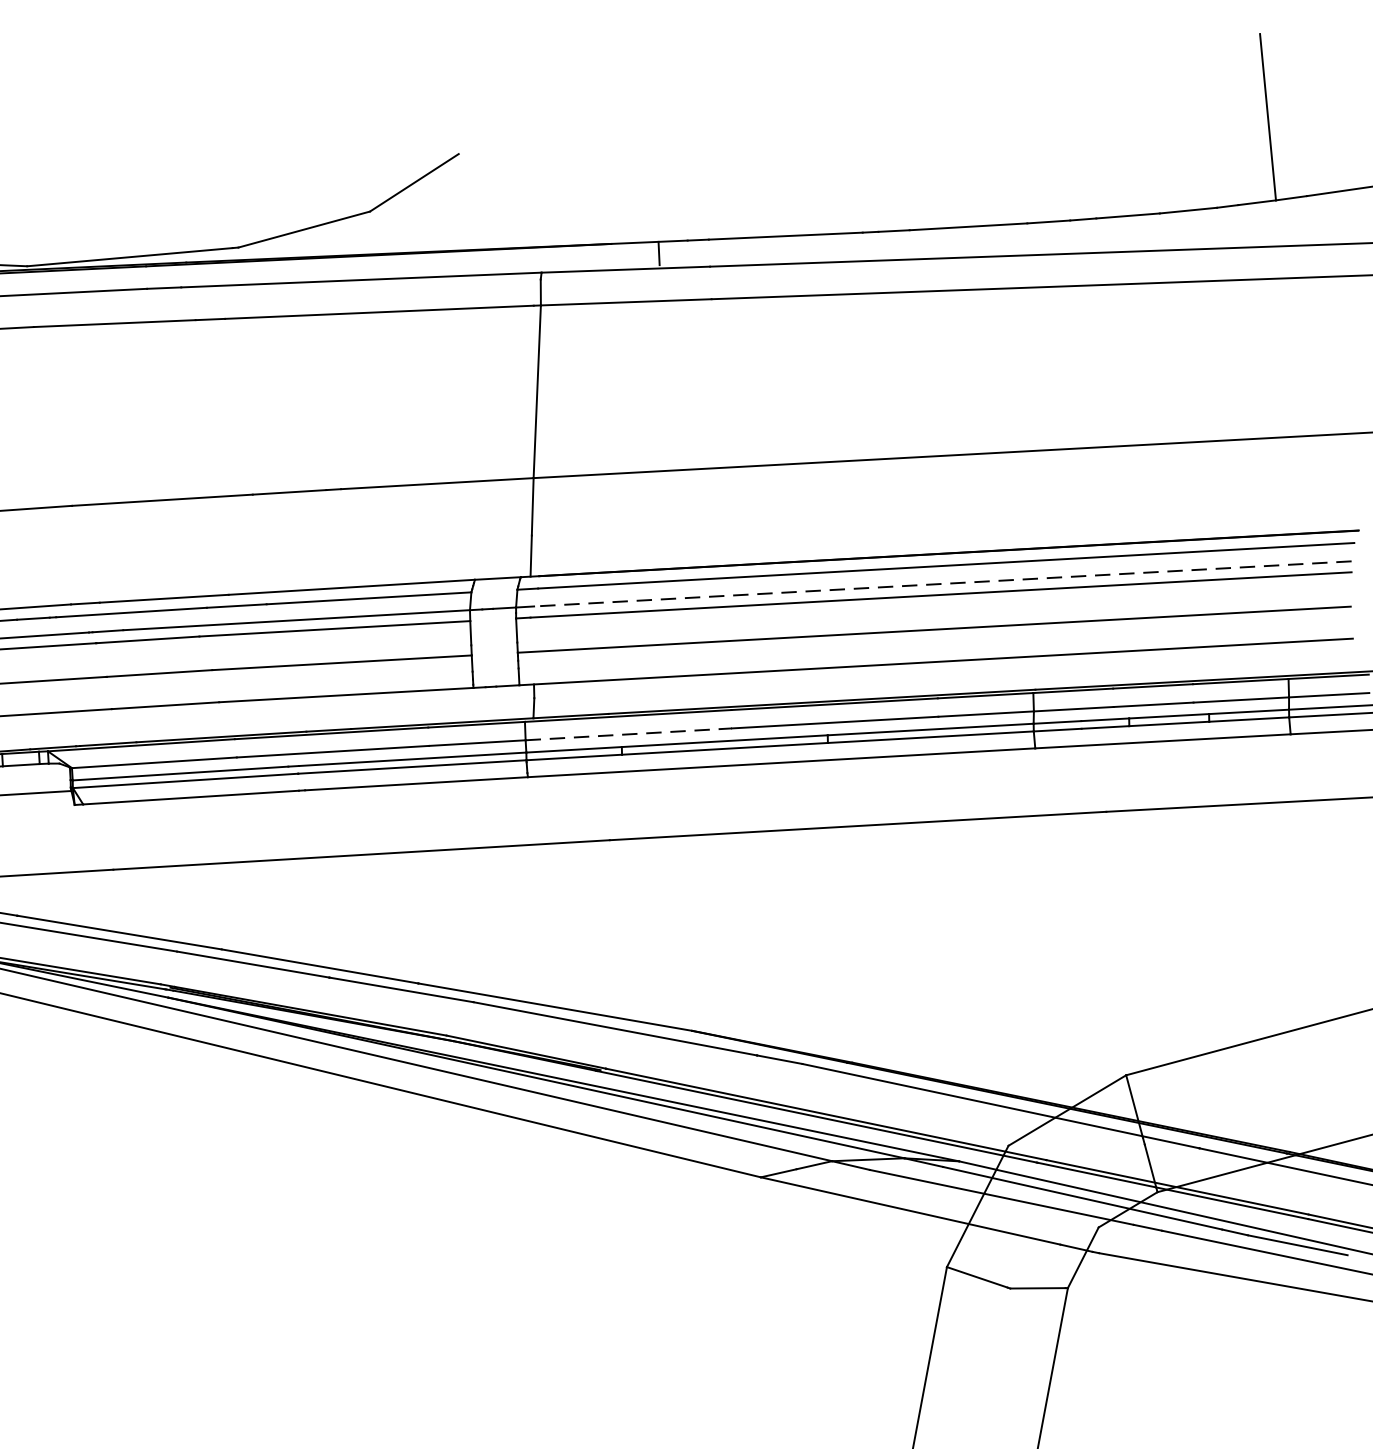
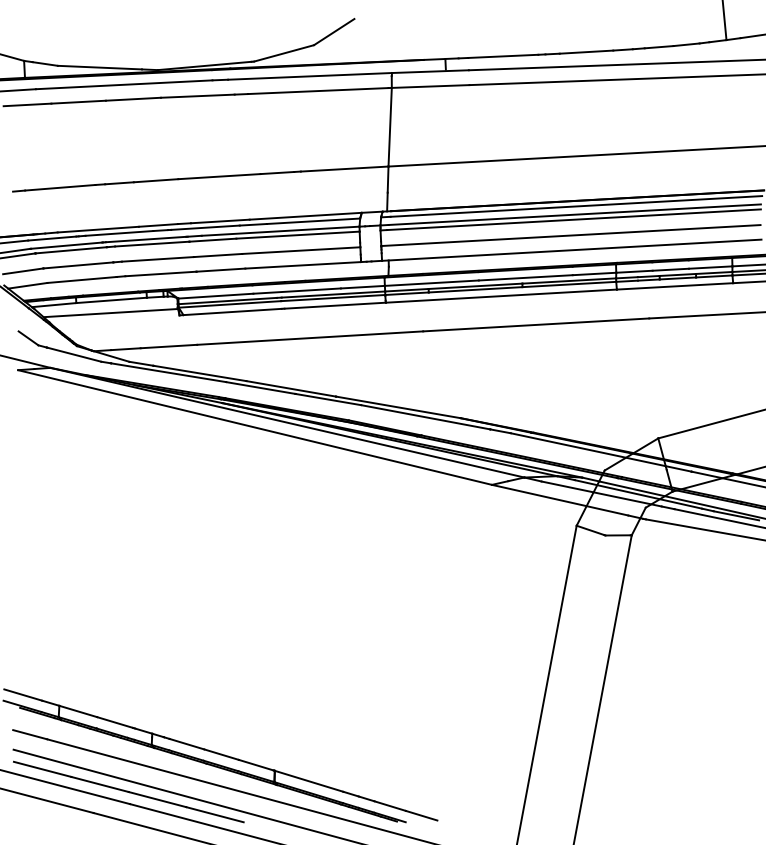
line: (942, 583) -> (574, 214), dashed -> solid
line: (630, 734) -> (432, 283), dashed -> solid

